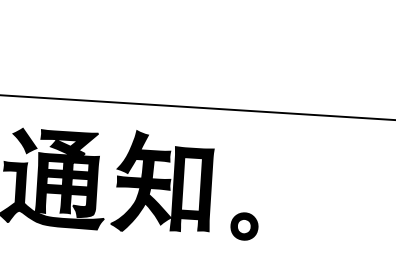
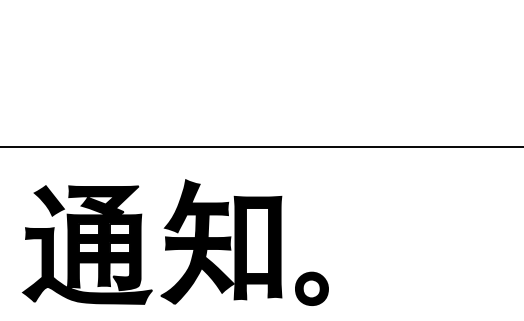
part: (244, 226) -> (311, 288), moved

